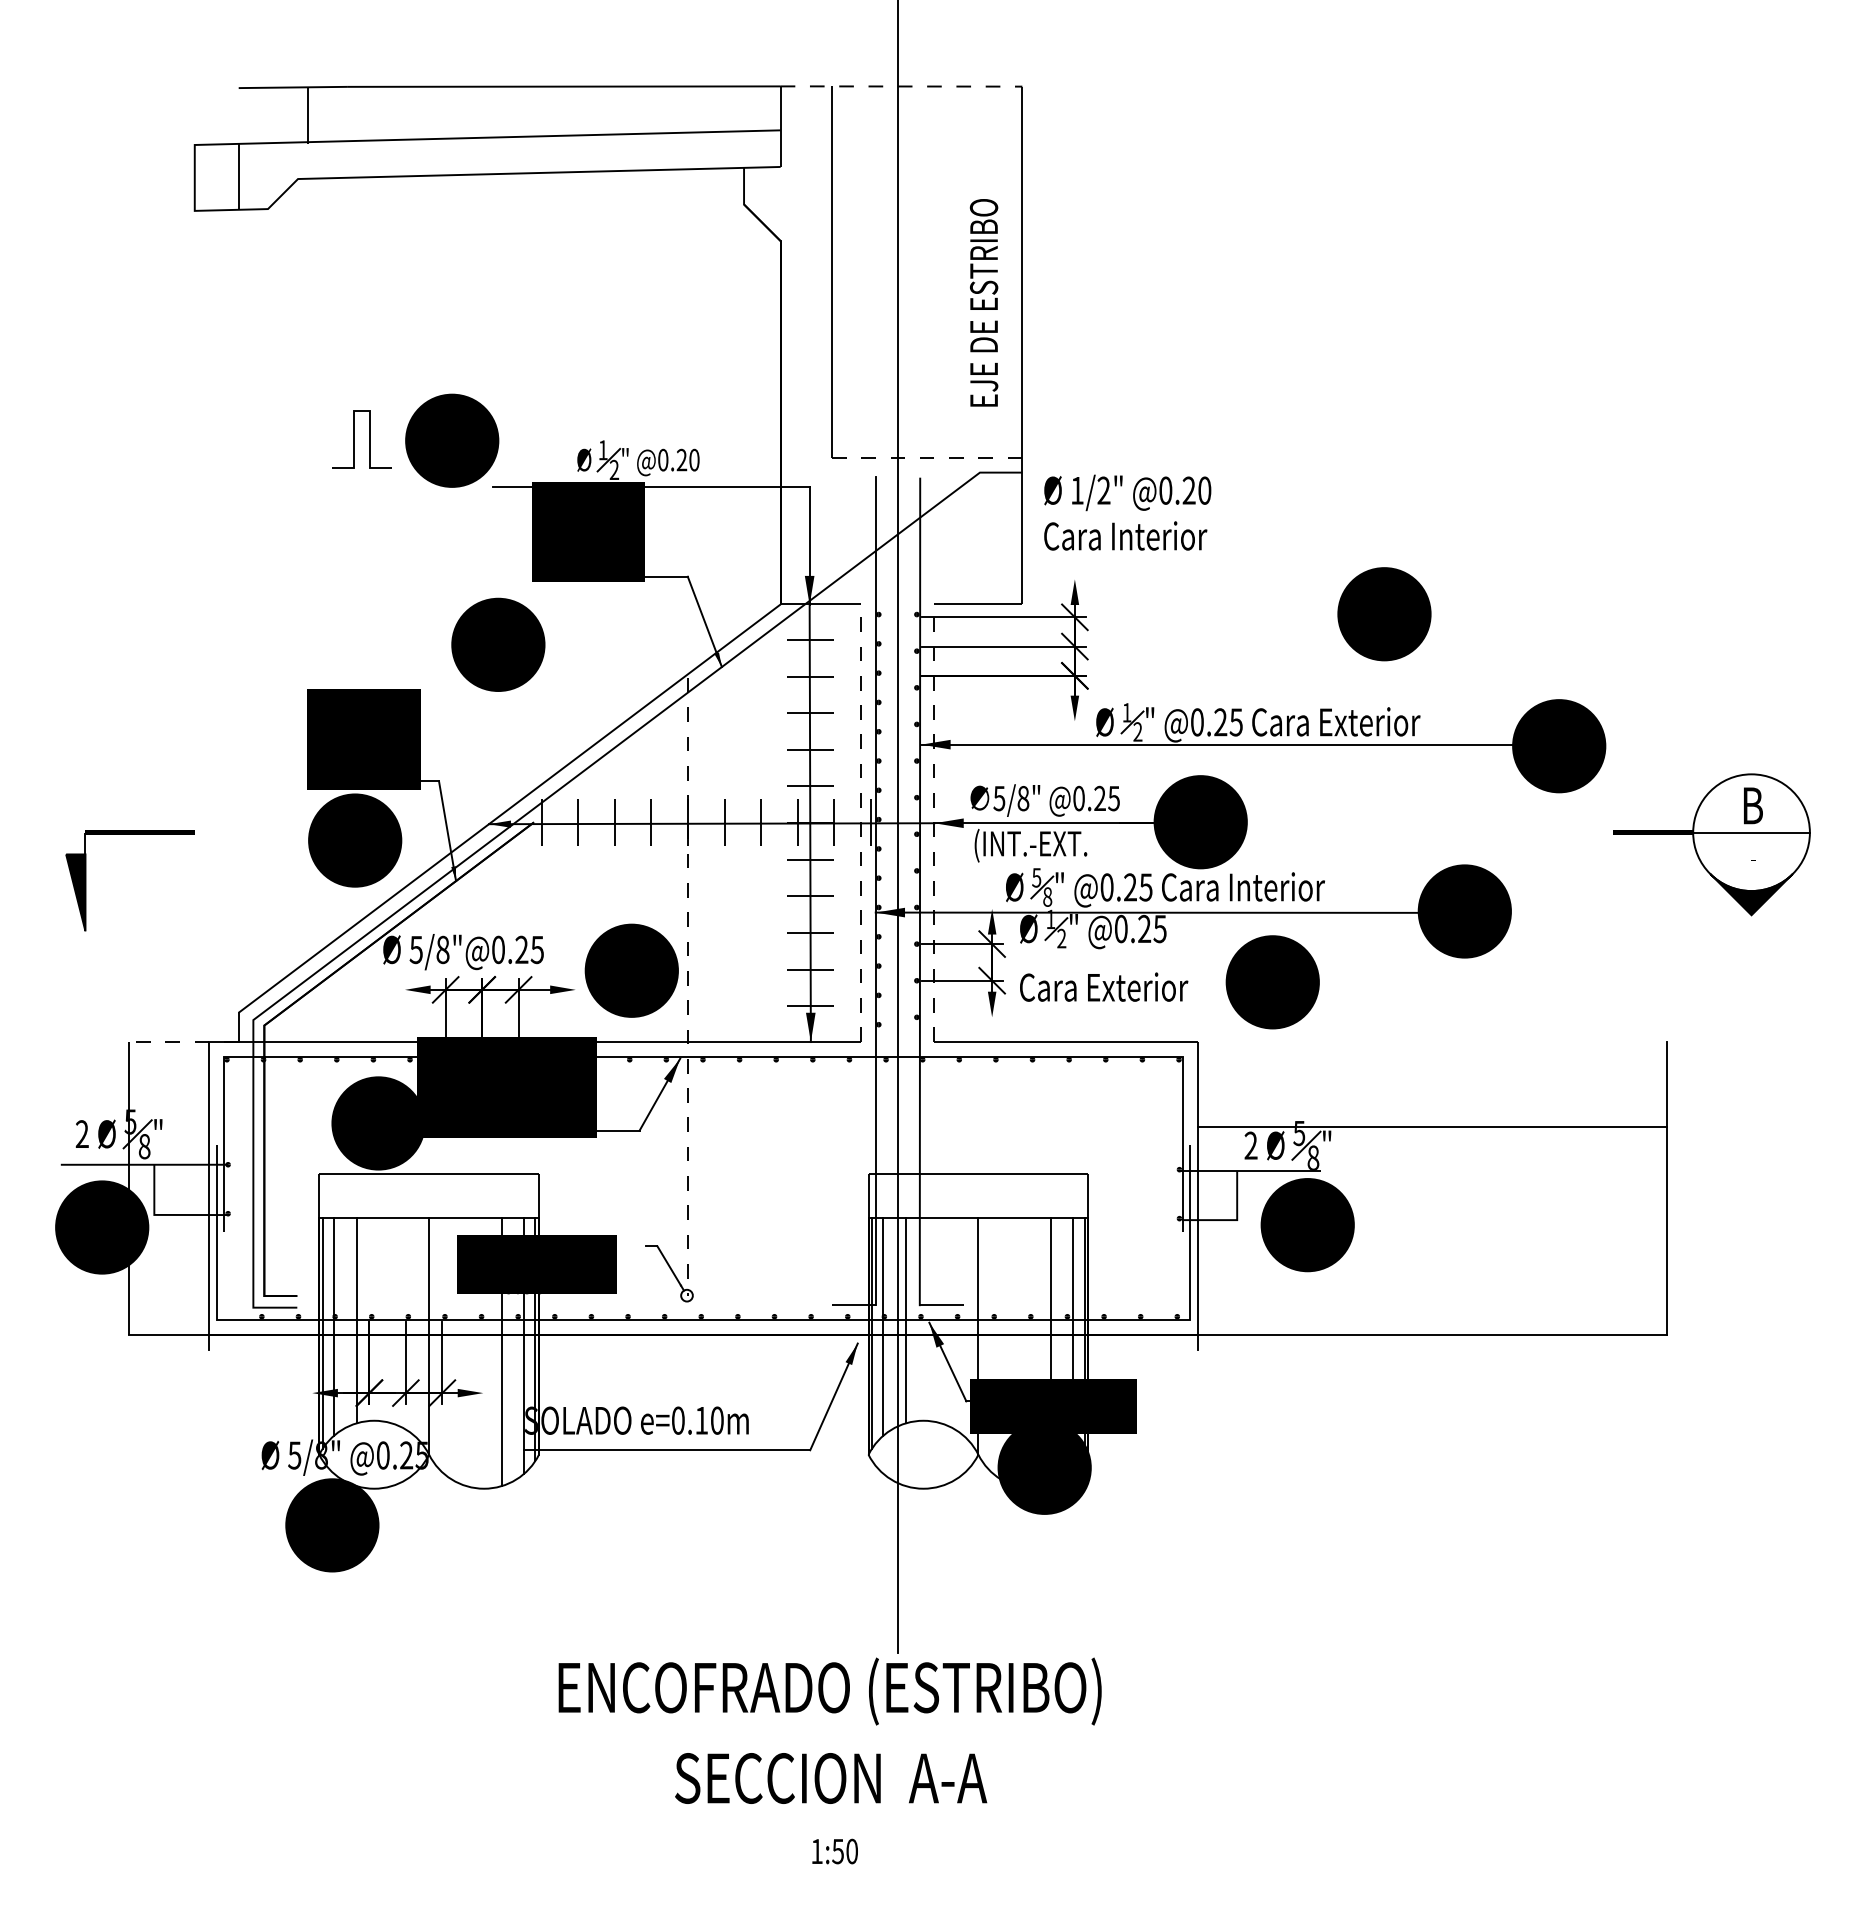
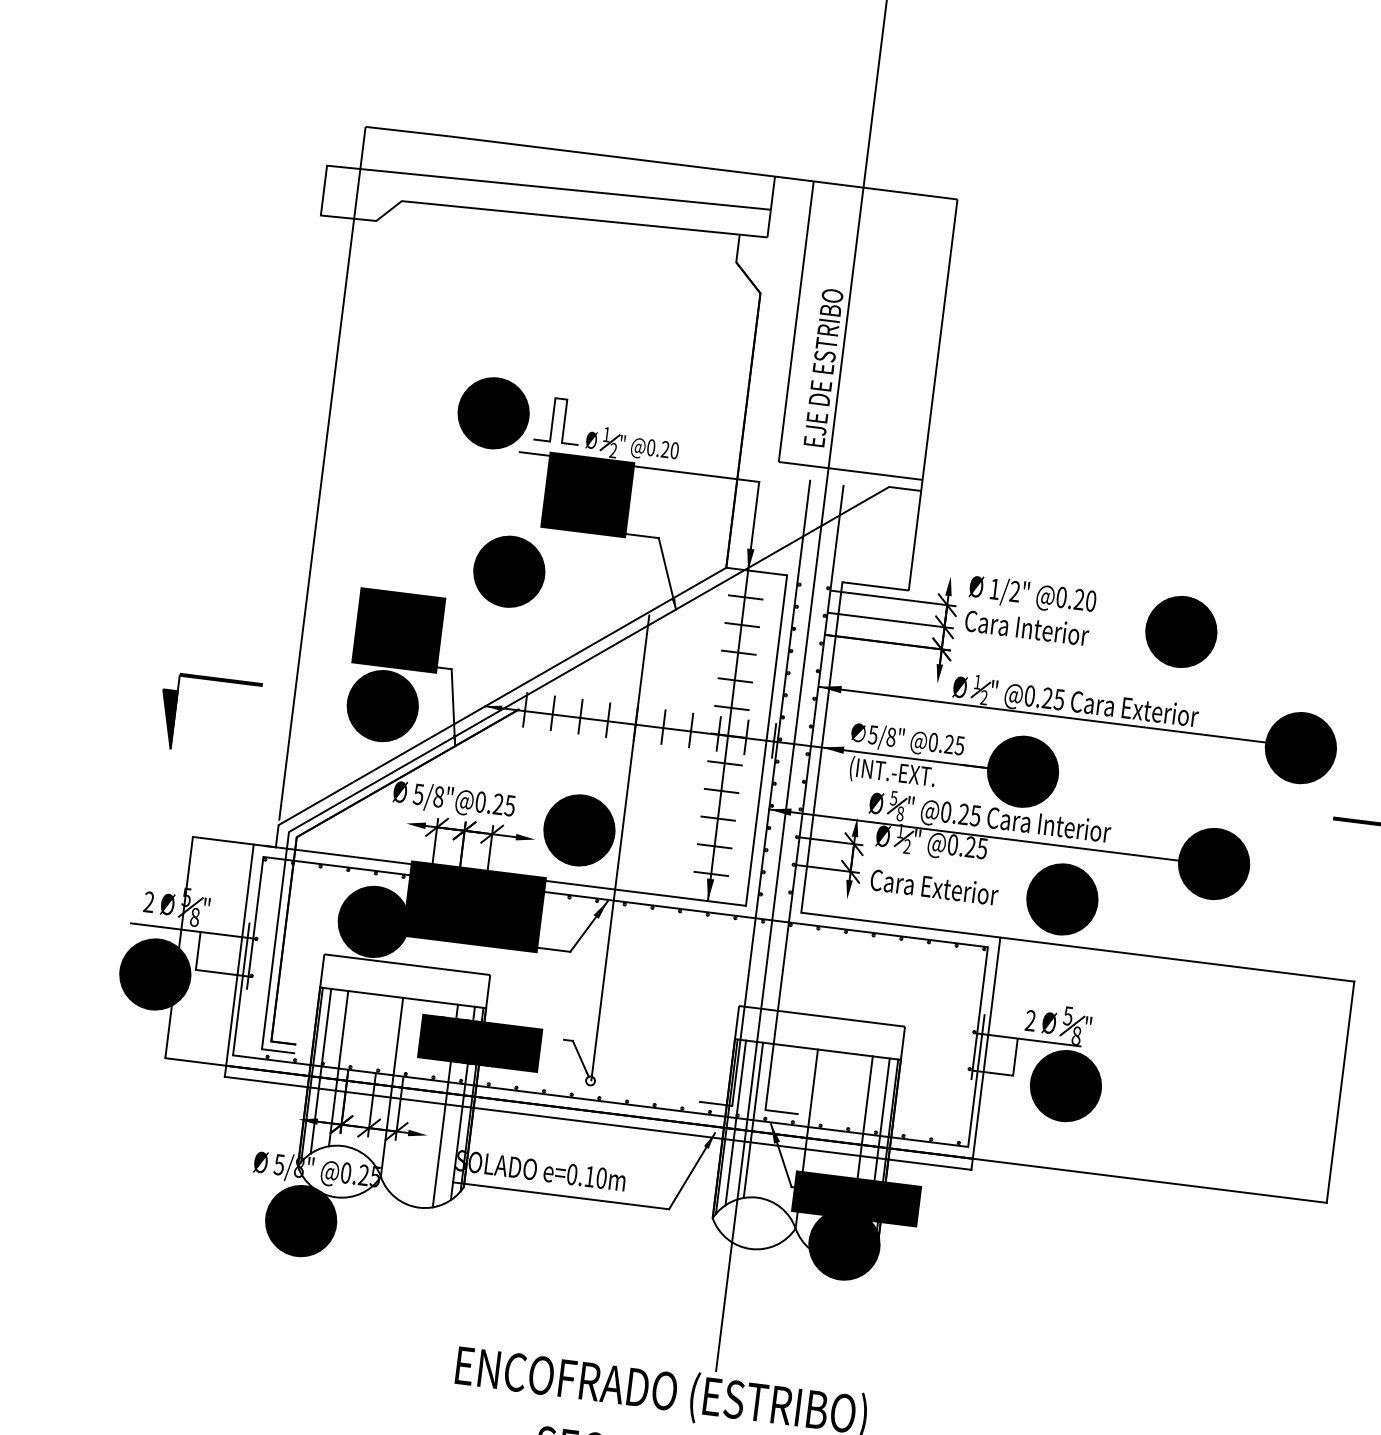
line: (901, 86) -> (866, 188), dashed -> solid
line: (307, 115) -> (362, 147), moved
text: (983, 302) -> (823, 367), moved
curve: (354, 439) -> (552, 419), moved
line: (927, 457) -> (851, 470), dashed -> solid
text: (1127, 512) -> (1030, 610), moved
line: (238, 607) -> (316, 519), added
line: (861, 823) -> (766, 740), dashed -> solid
line: (934, 823) -> (821, 747), dashed -> solid
line: (687, 986) -> (620, 847), dashed -> solid
line: (168, 1042) -> (222, 841), dashed -> solid
line: (1432, 1127) -> (1177, 959), moved
line: (703, 1349) -> (597, 1123), added

